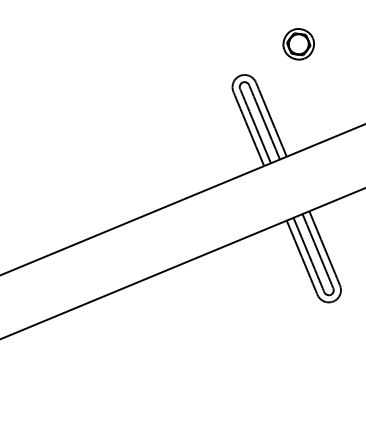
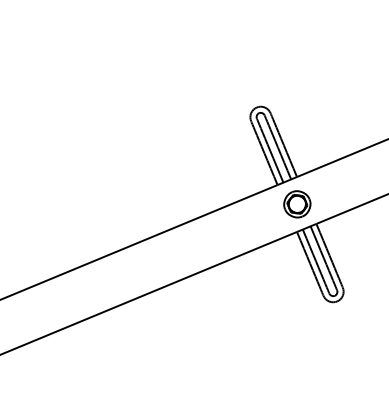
part: (298, 44) -> (297, 204), moved

